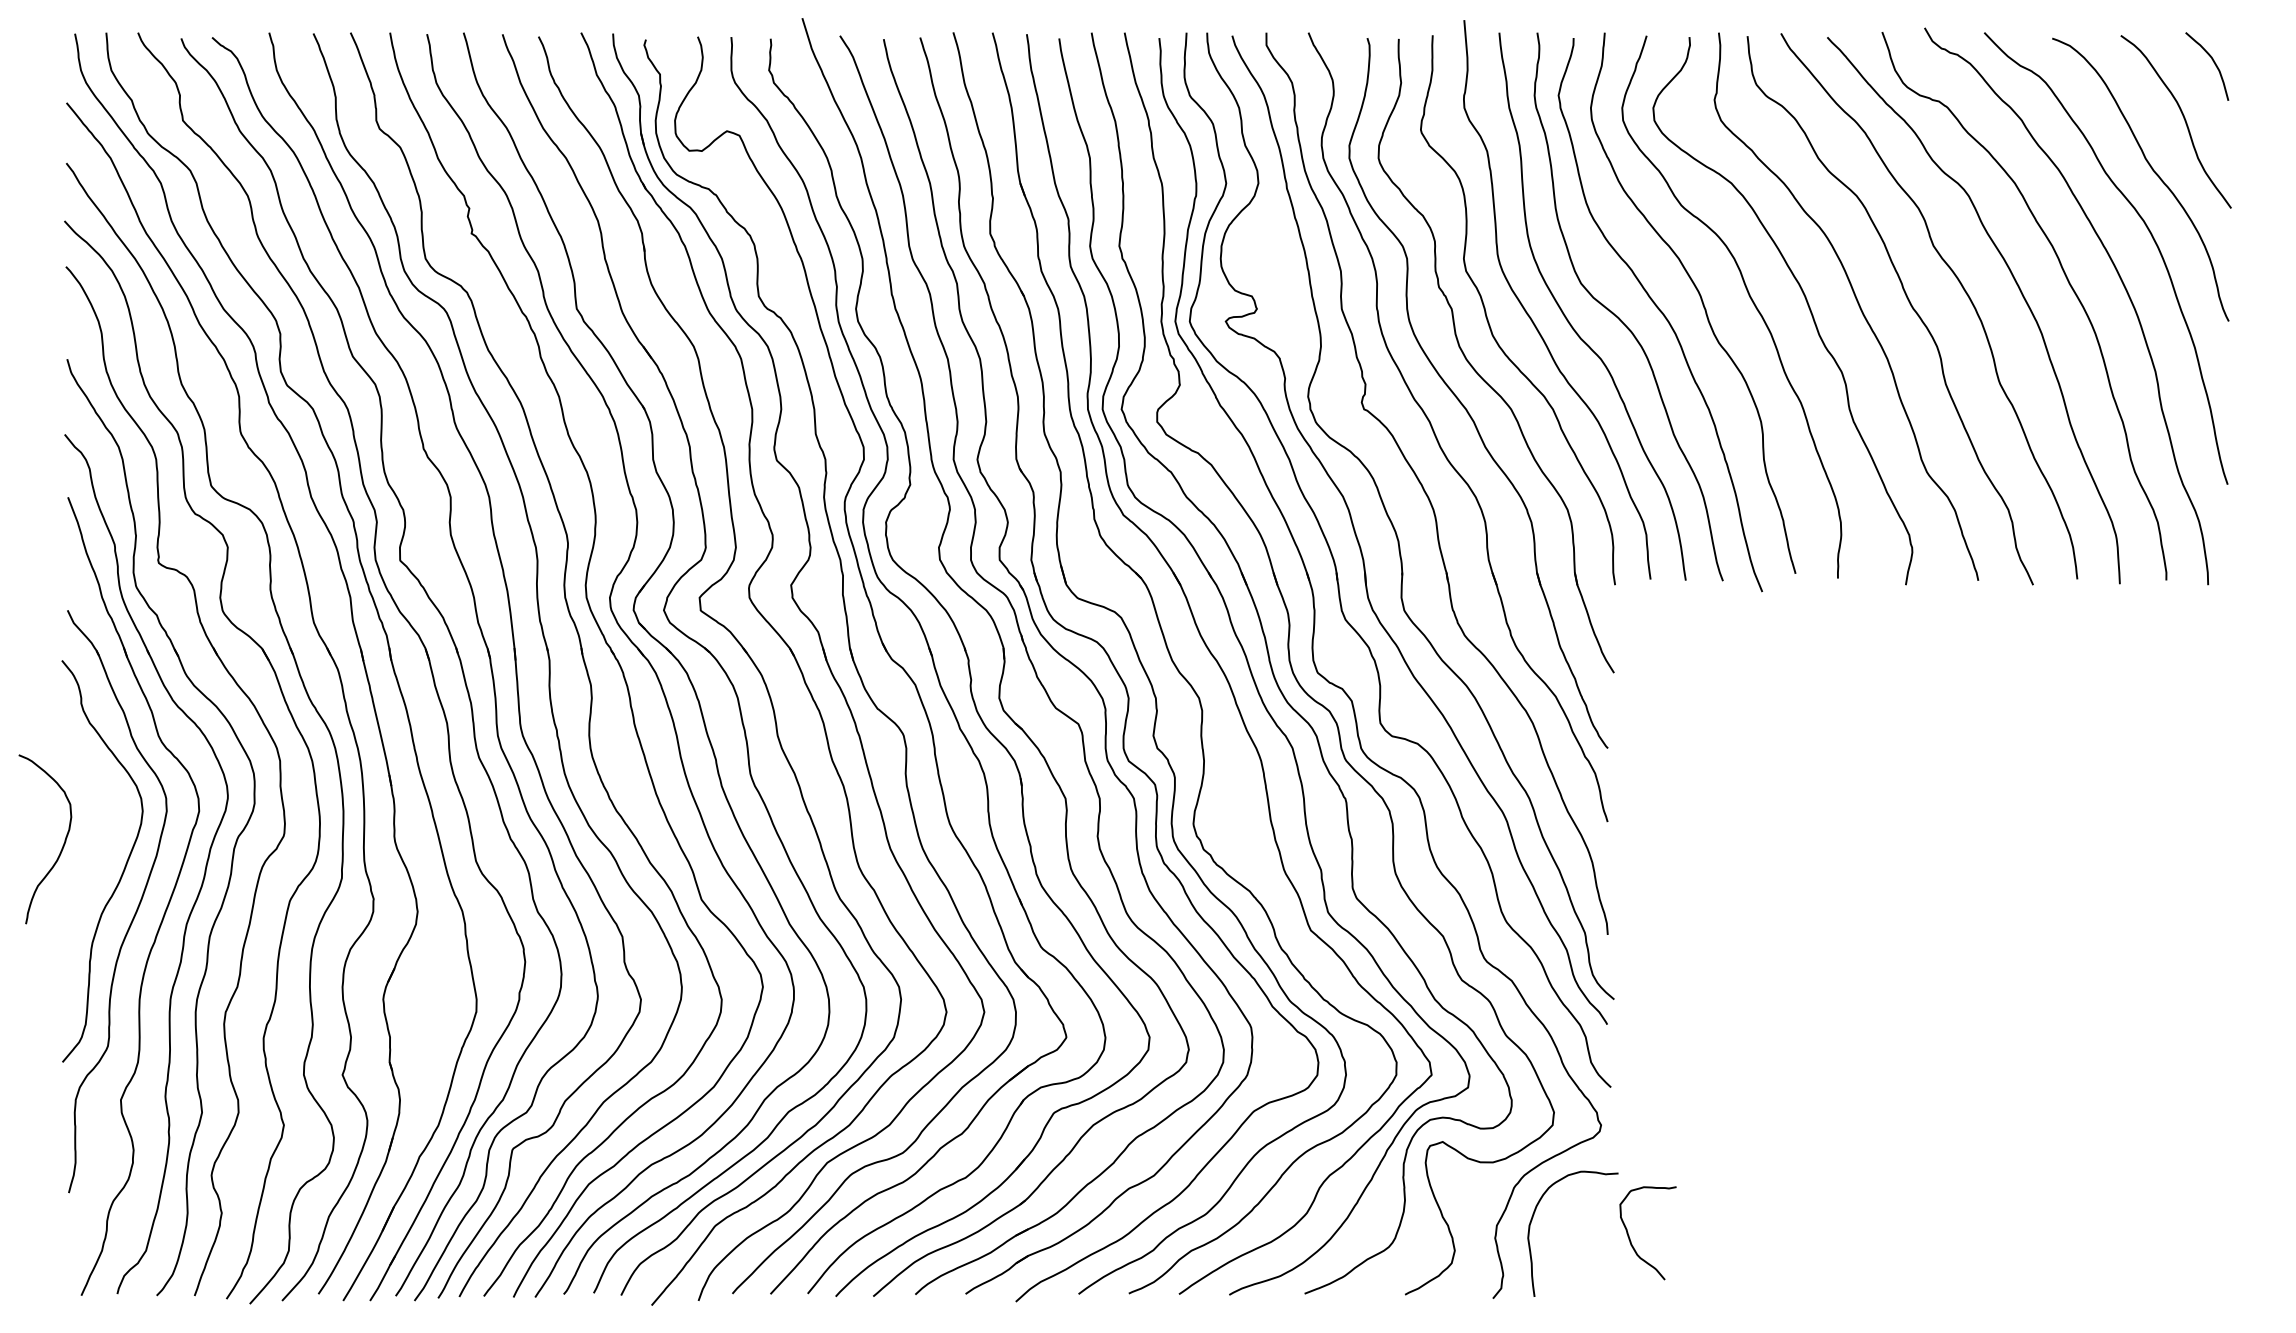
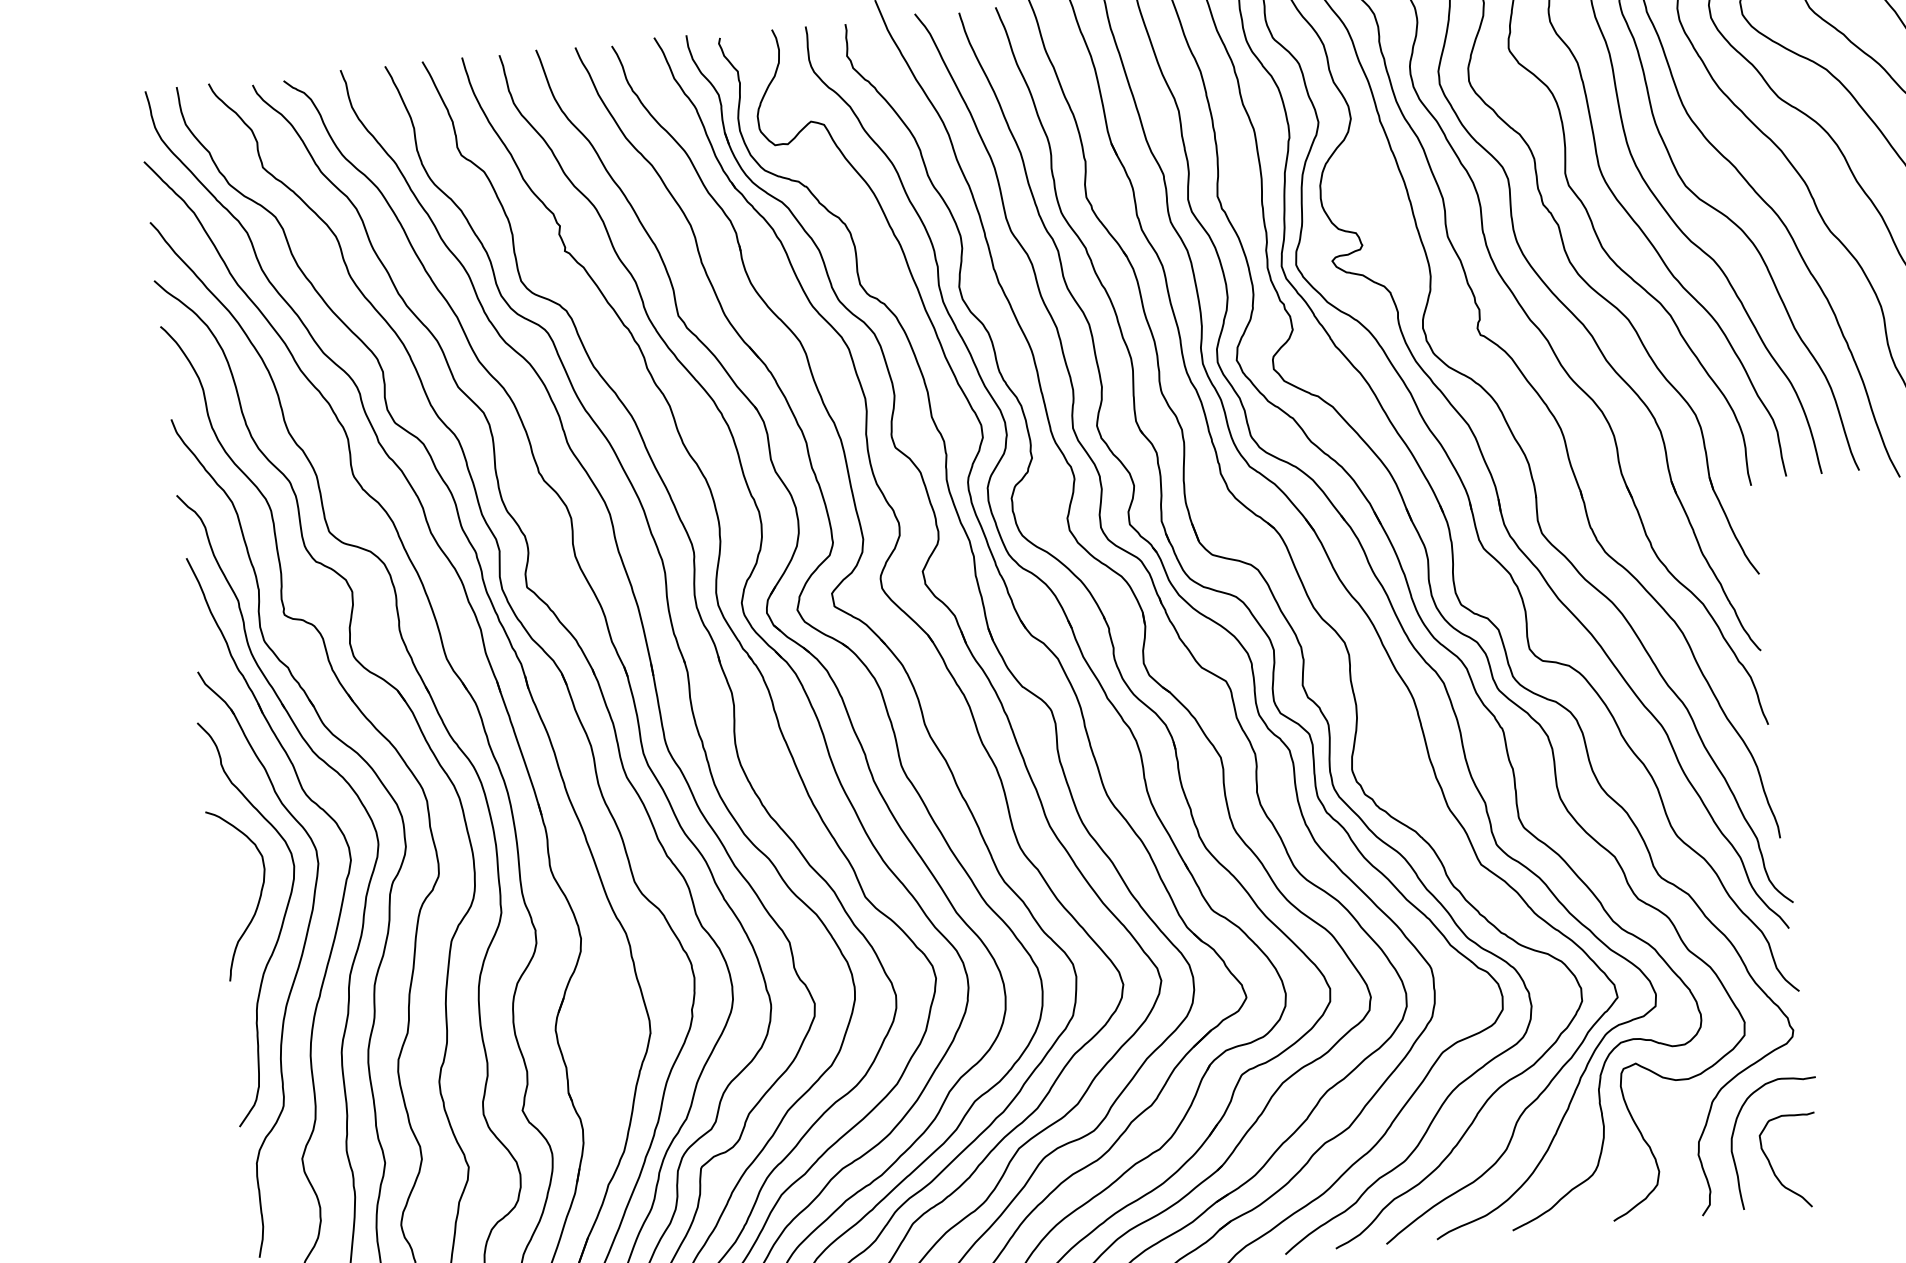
curve: (62, 845) -> (258, 898), moved
curve: (1630, 1238) -> (1773, 1168), moved

